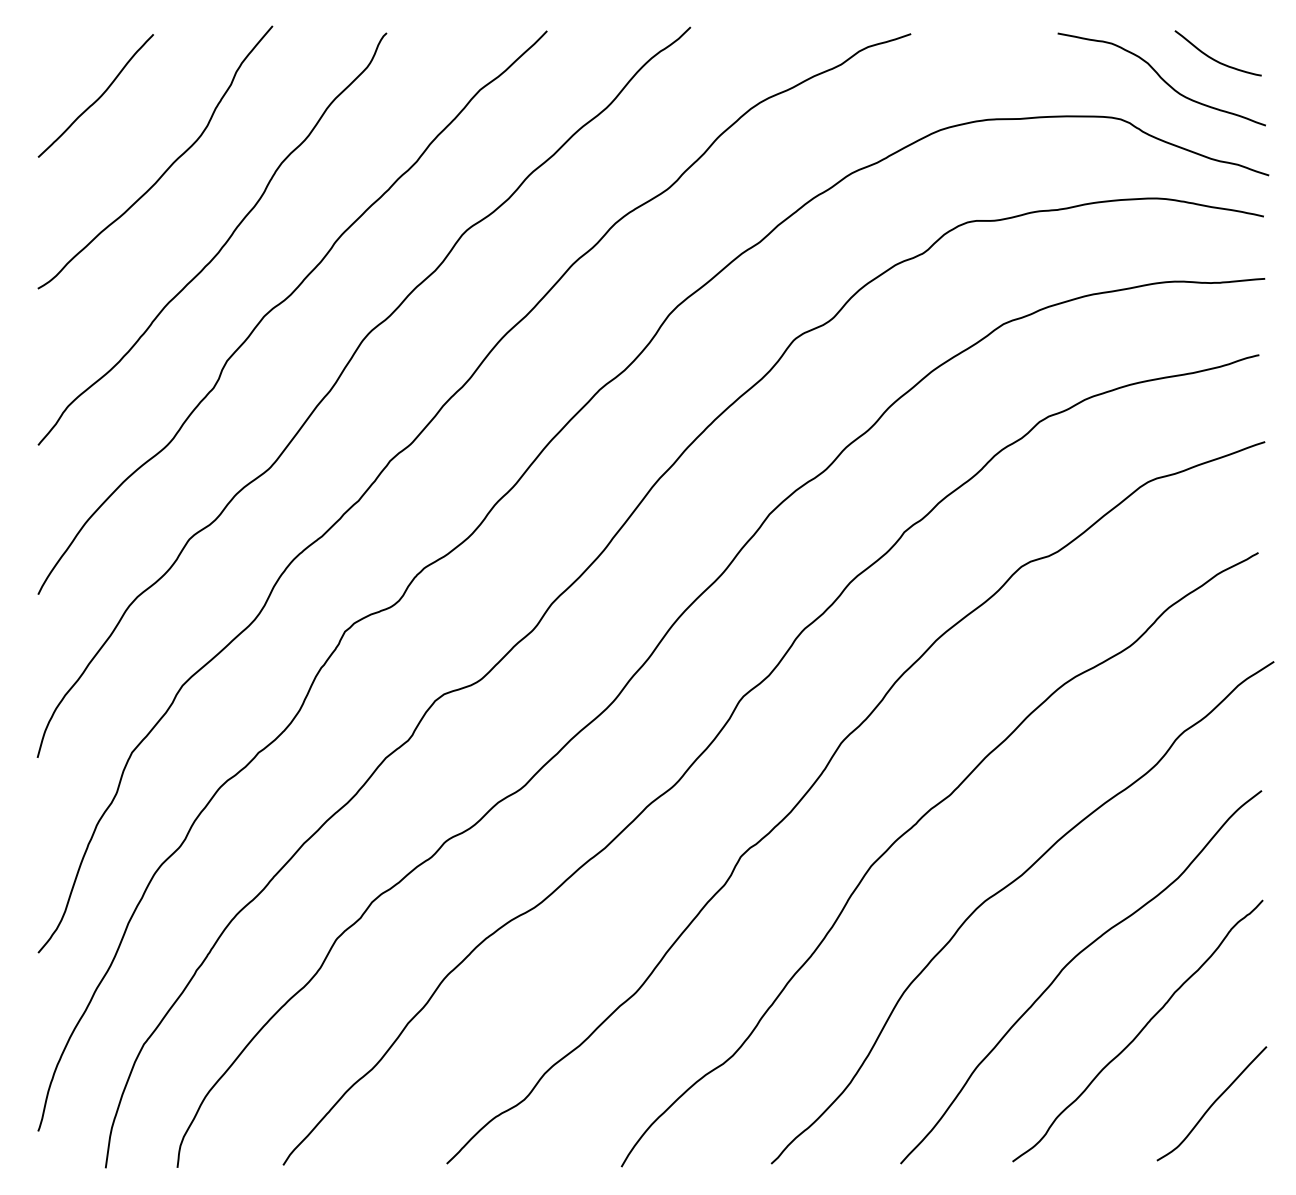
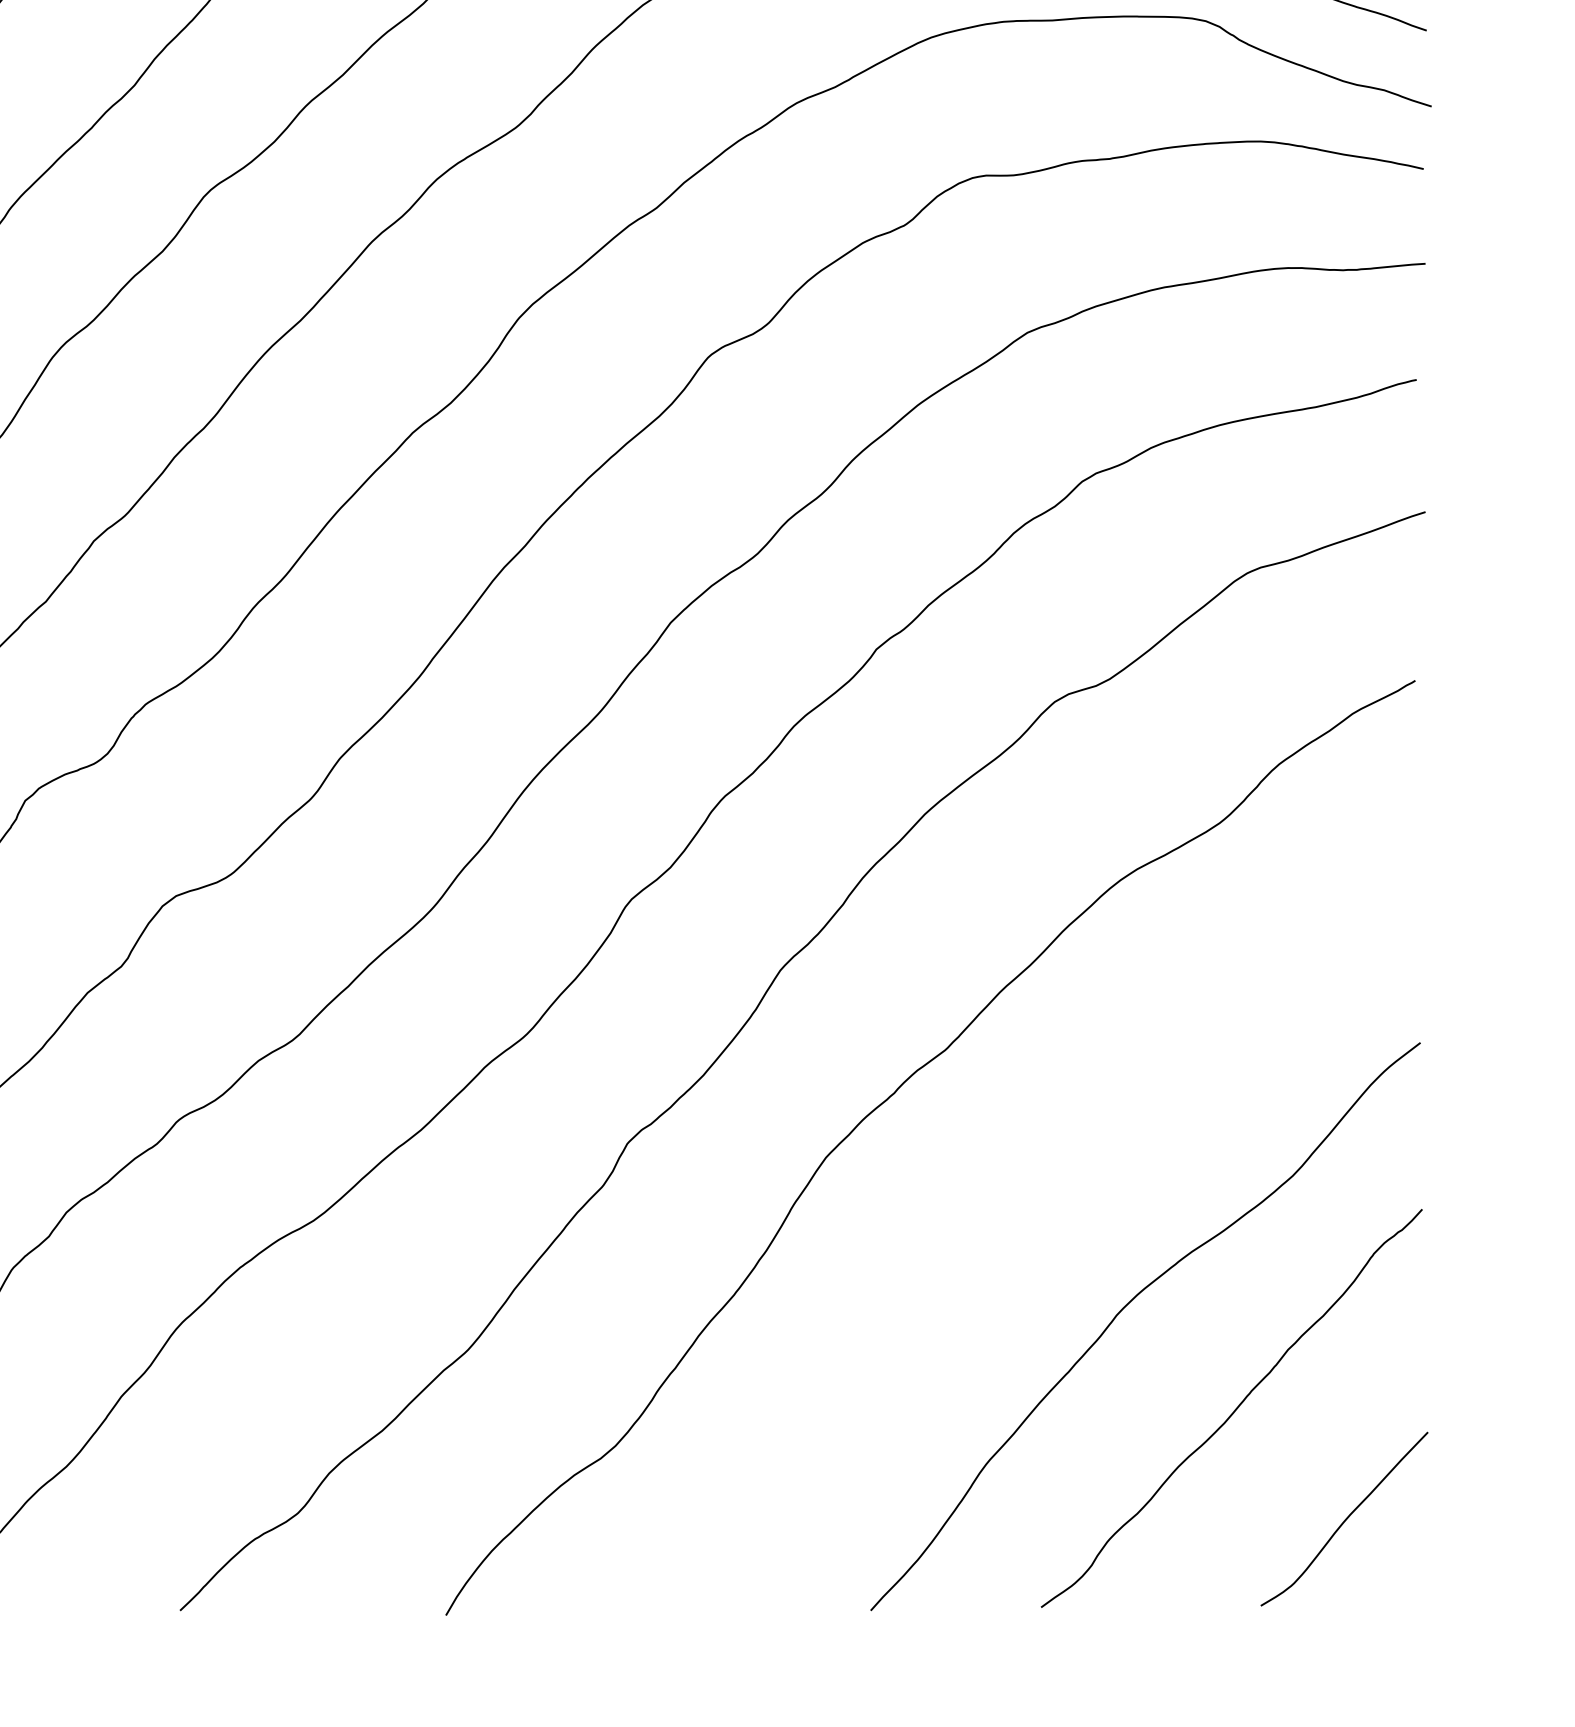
curve: (1004, 889) -> (1028, 1193), removed

